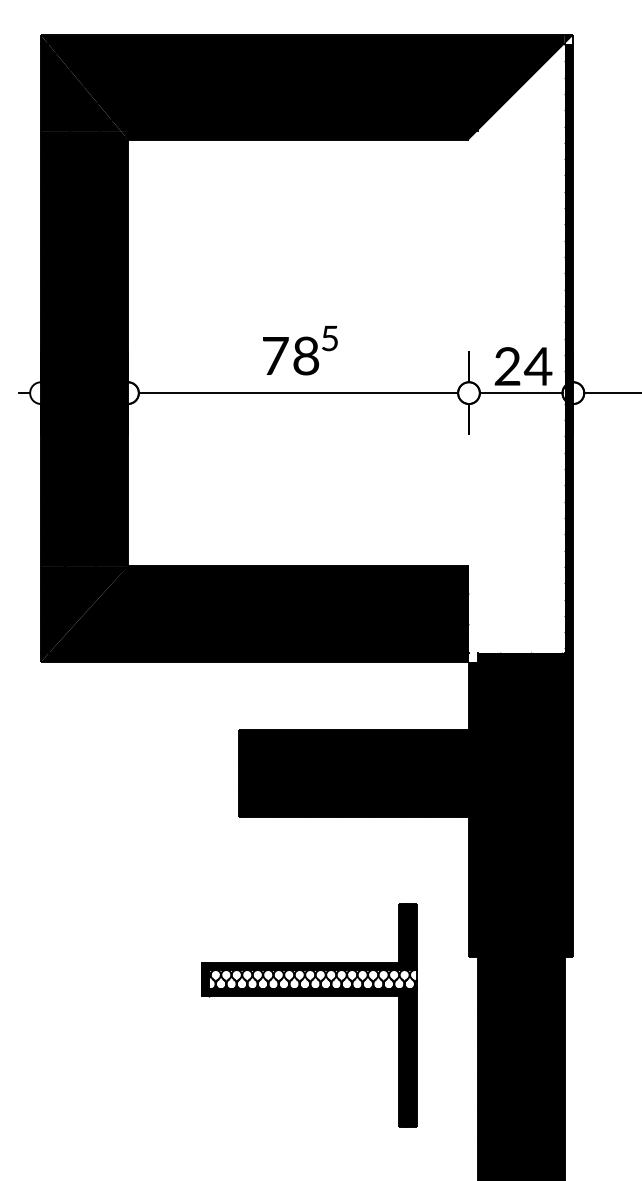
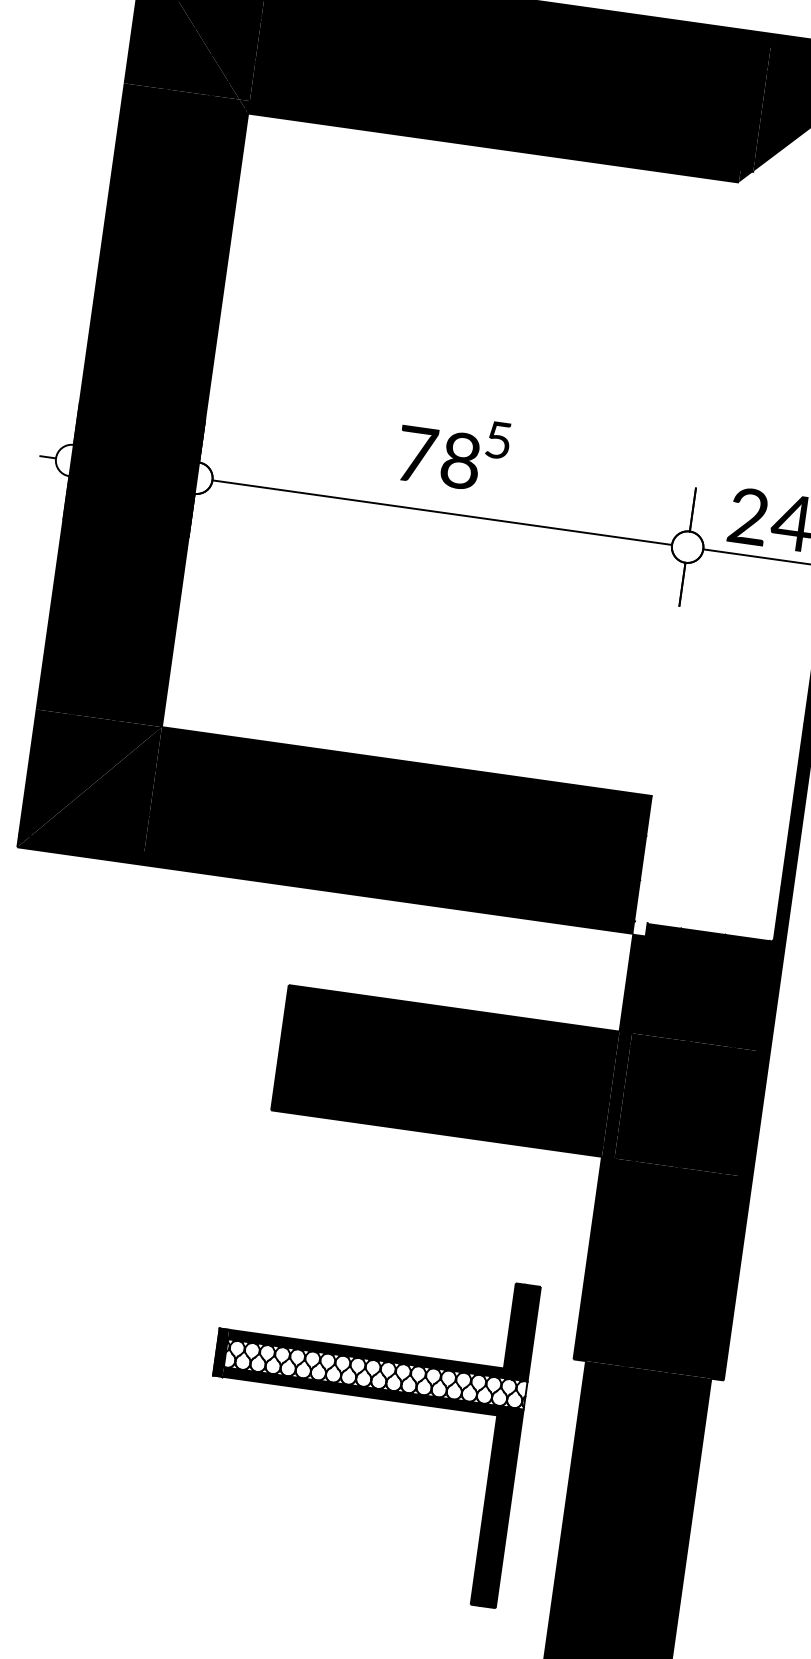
part: (309, 996) -> (367, 1398), moved

